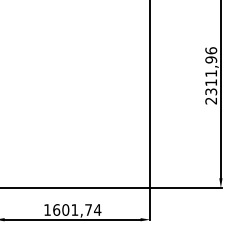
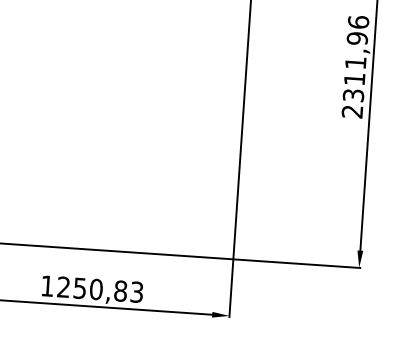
text: (77, 209) -> (101, 288), 1601,74 -> 1250,83

